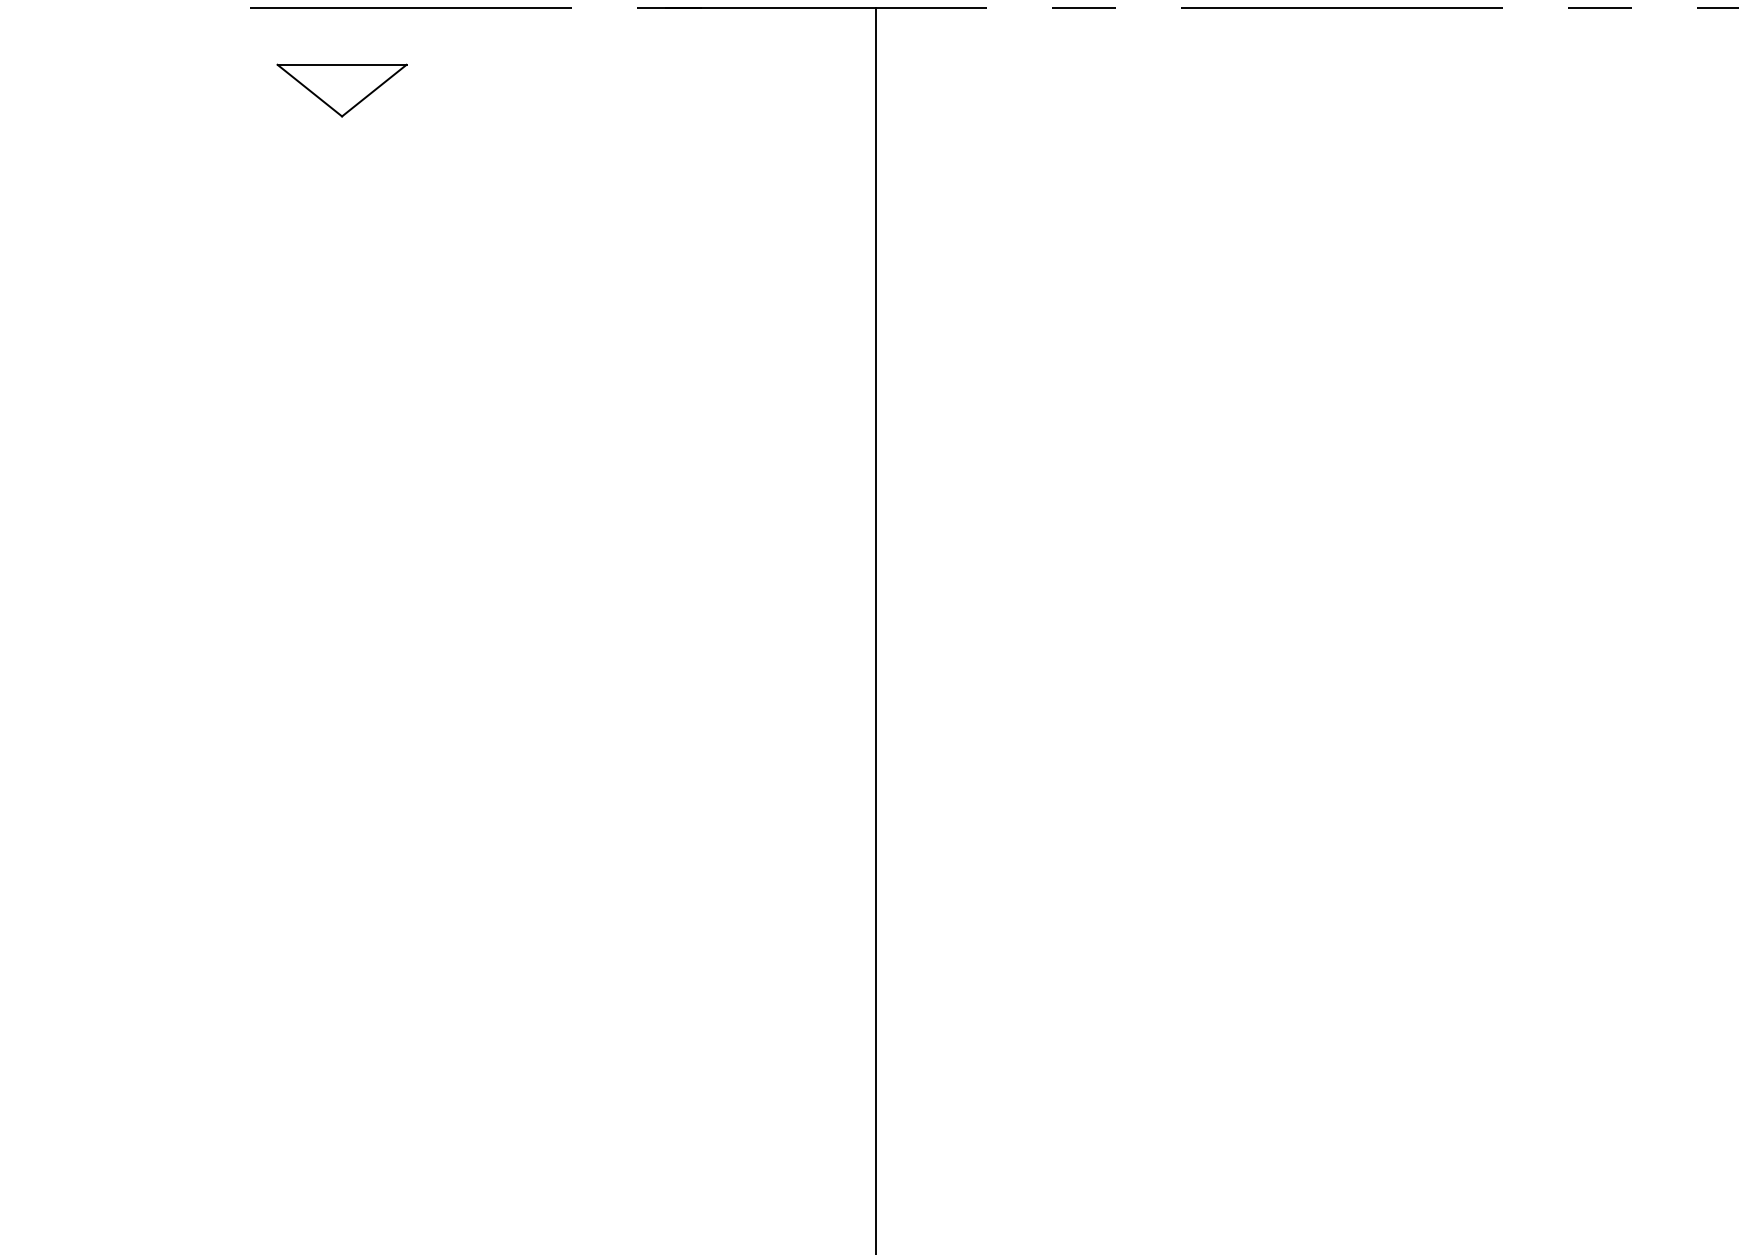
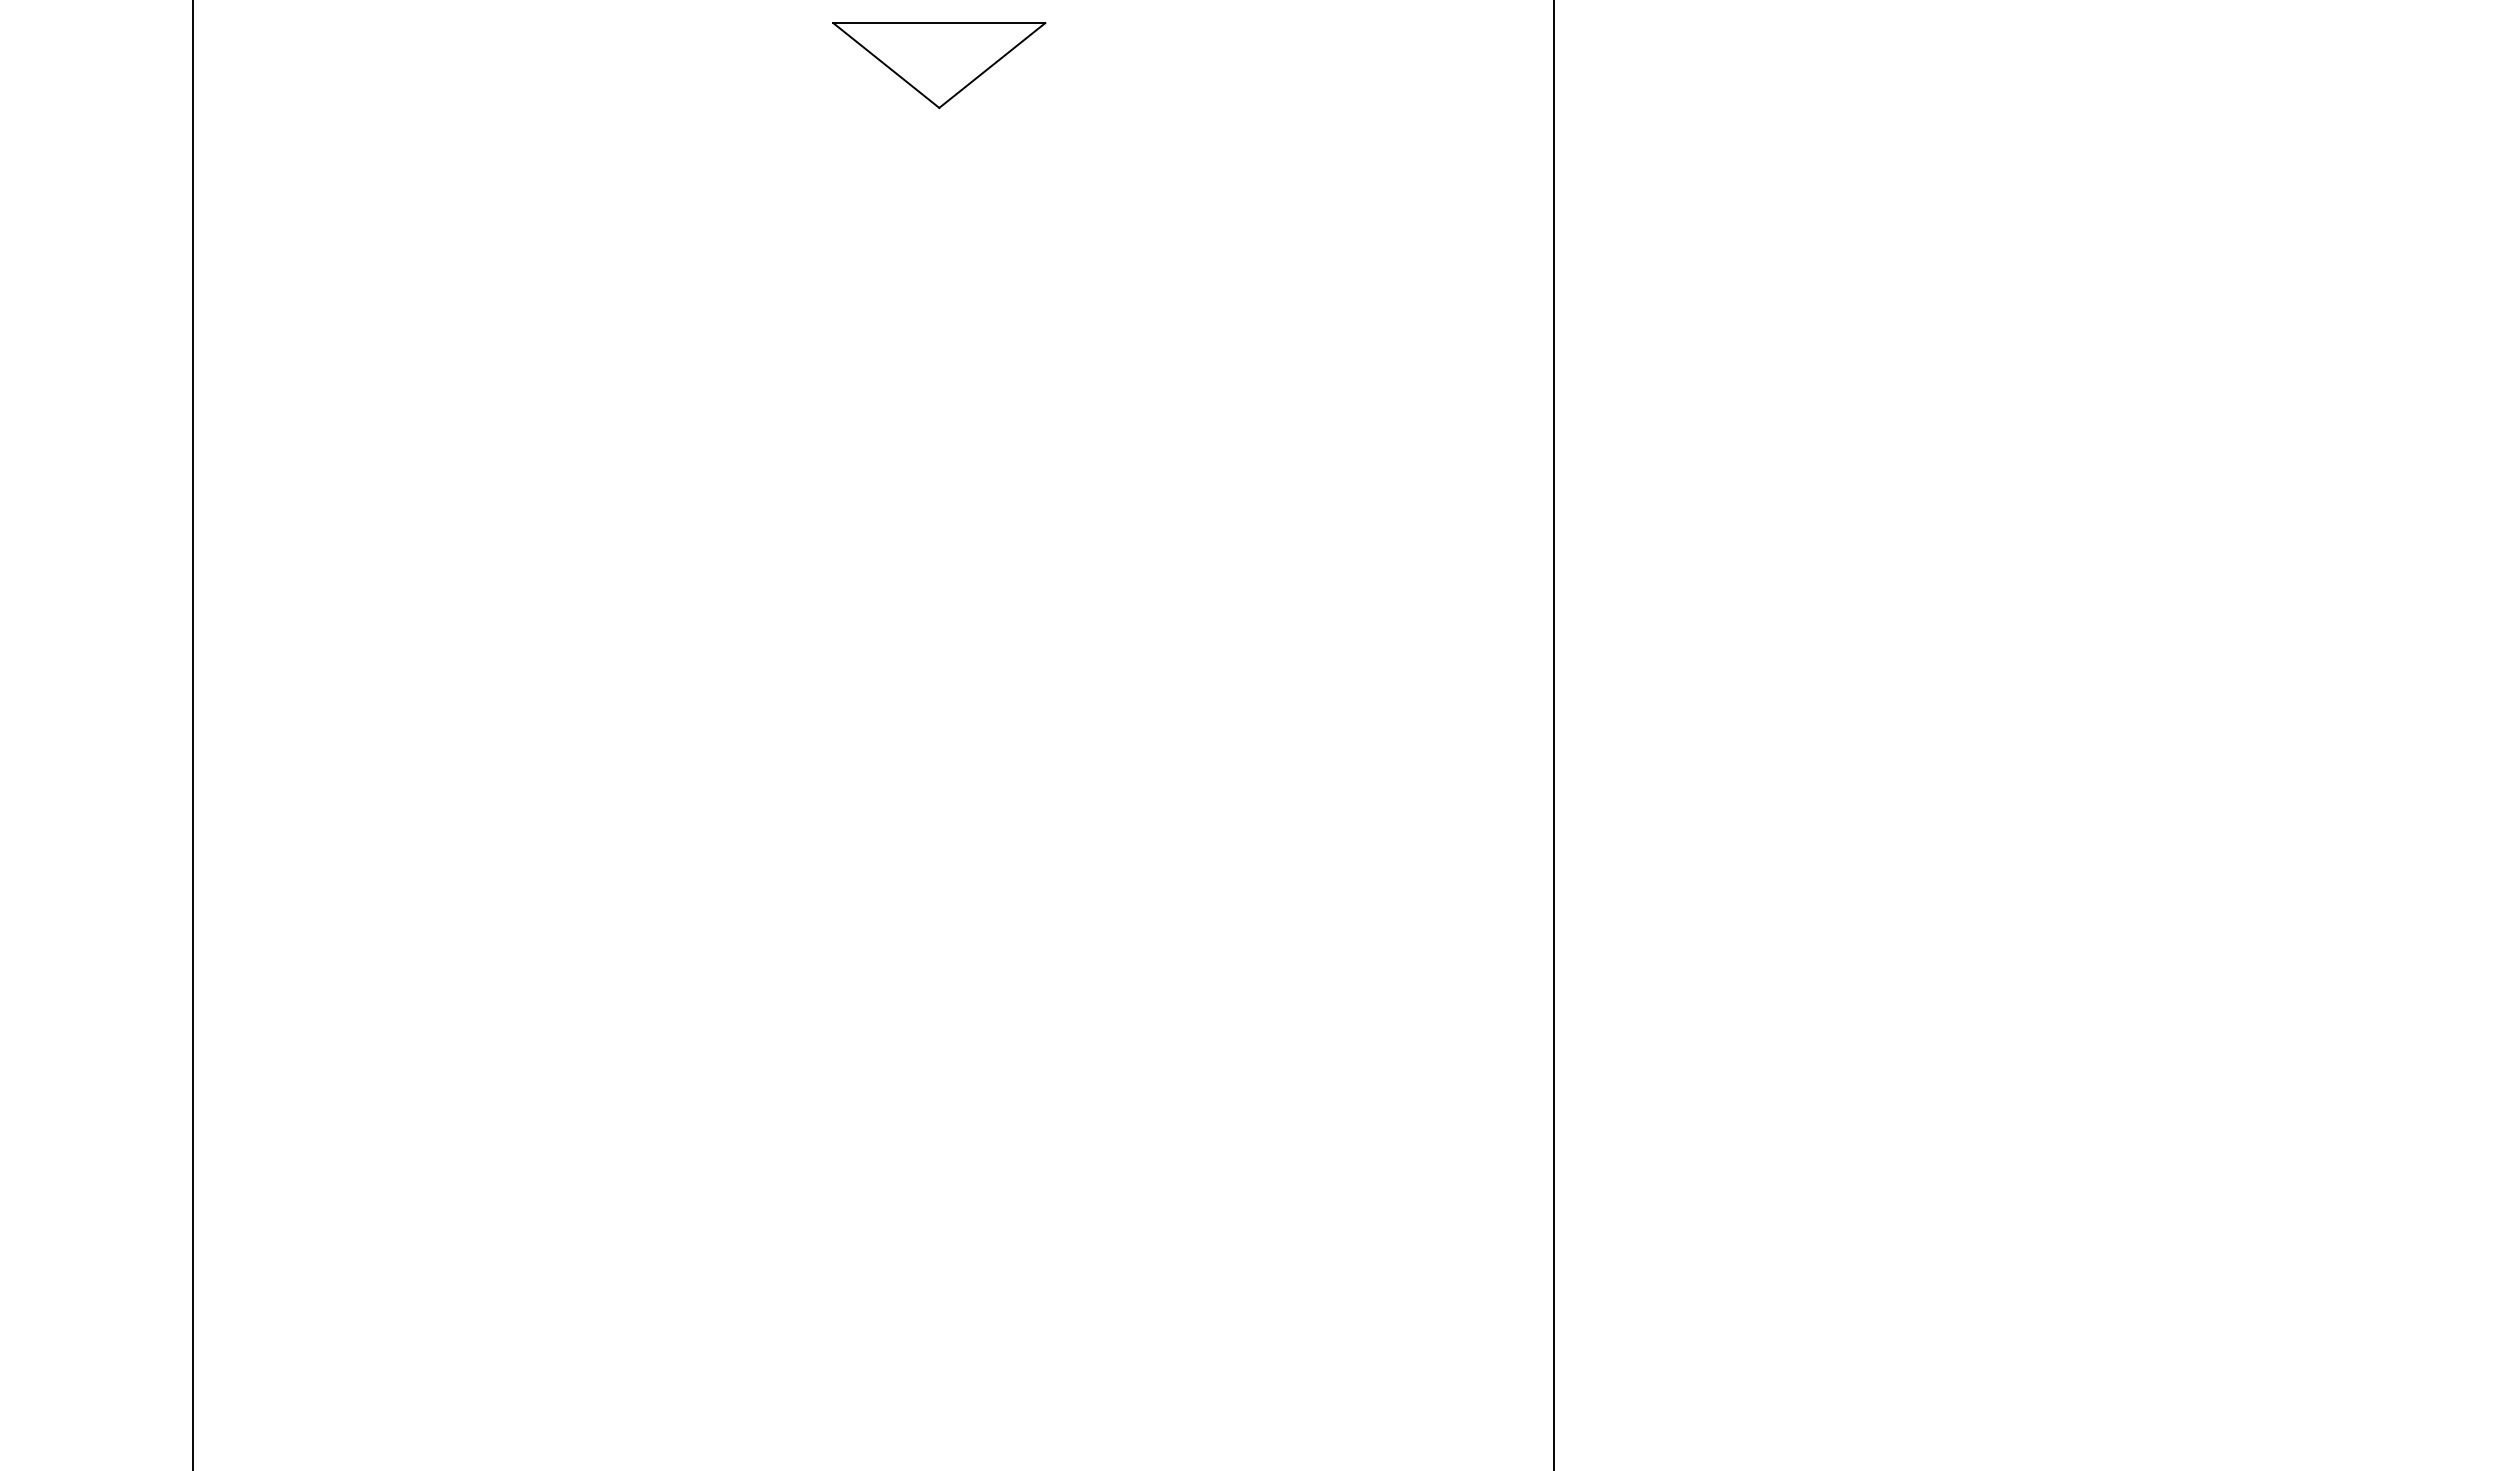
part: (342, 90) -> (939, 65), size x1.43

